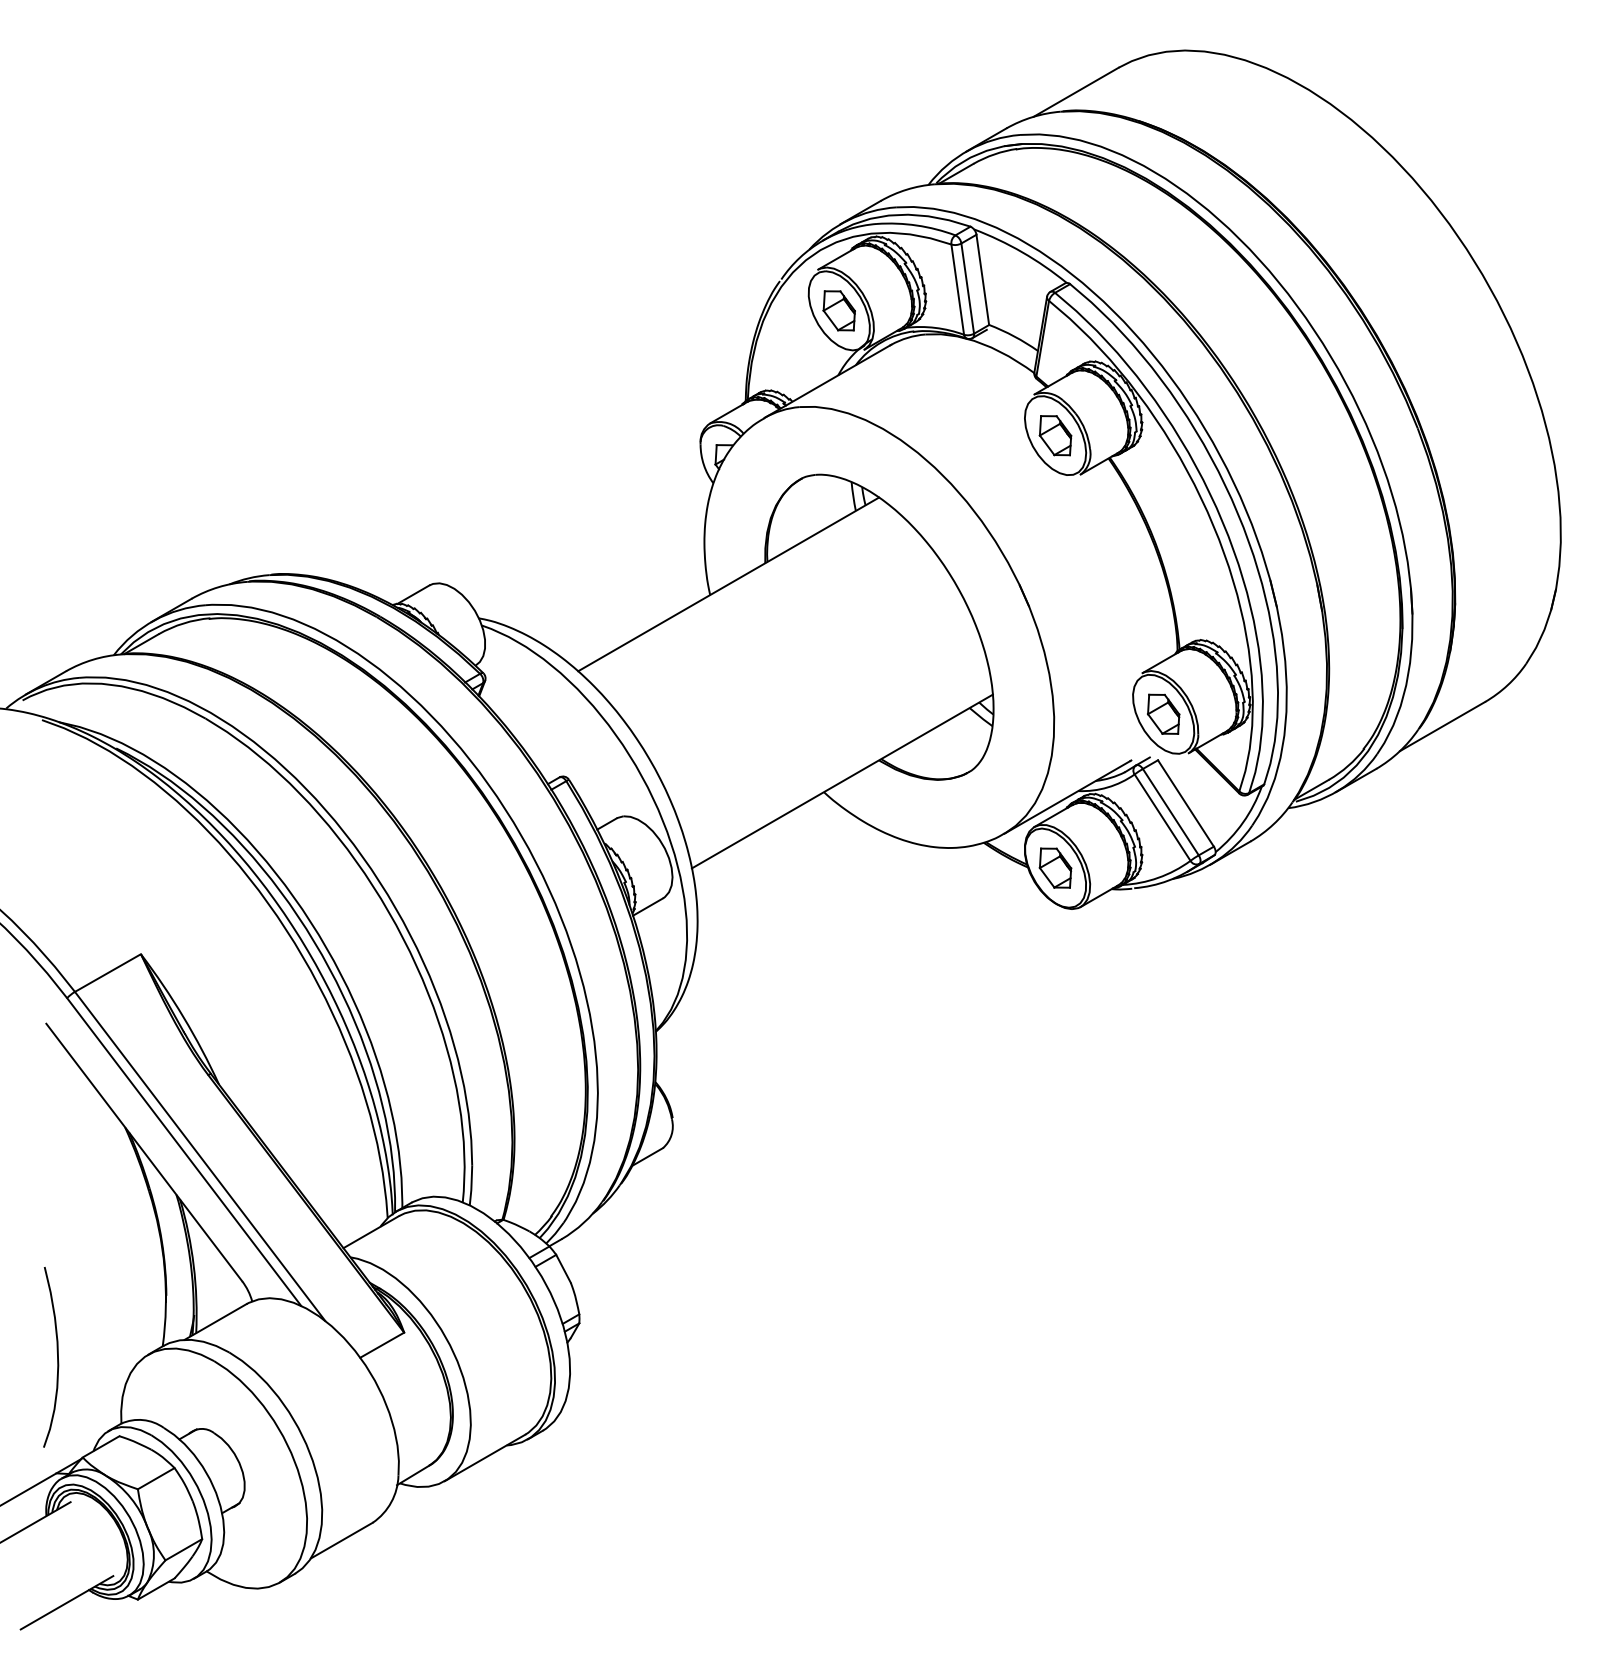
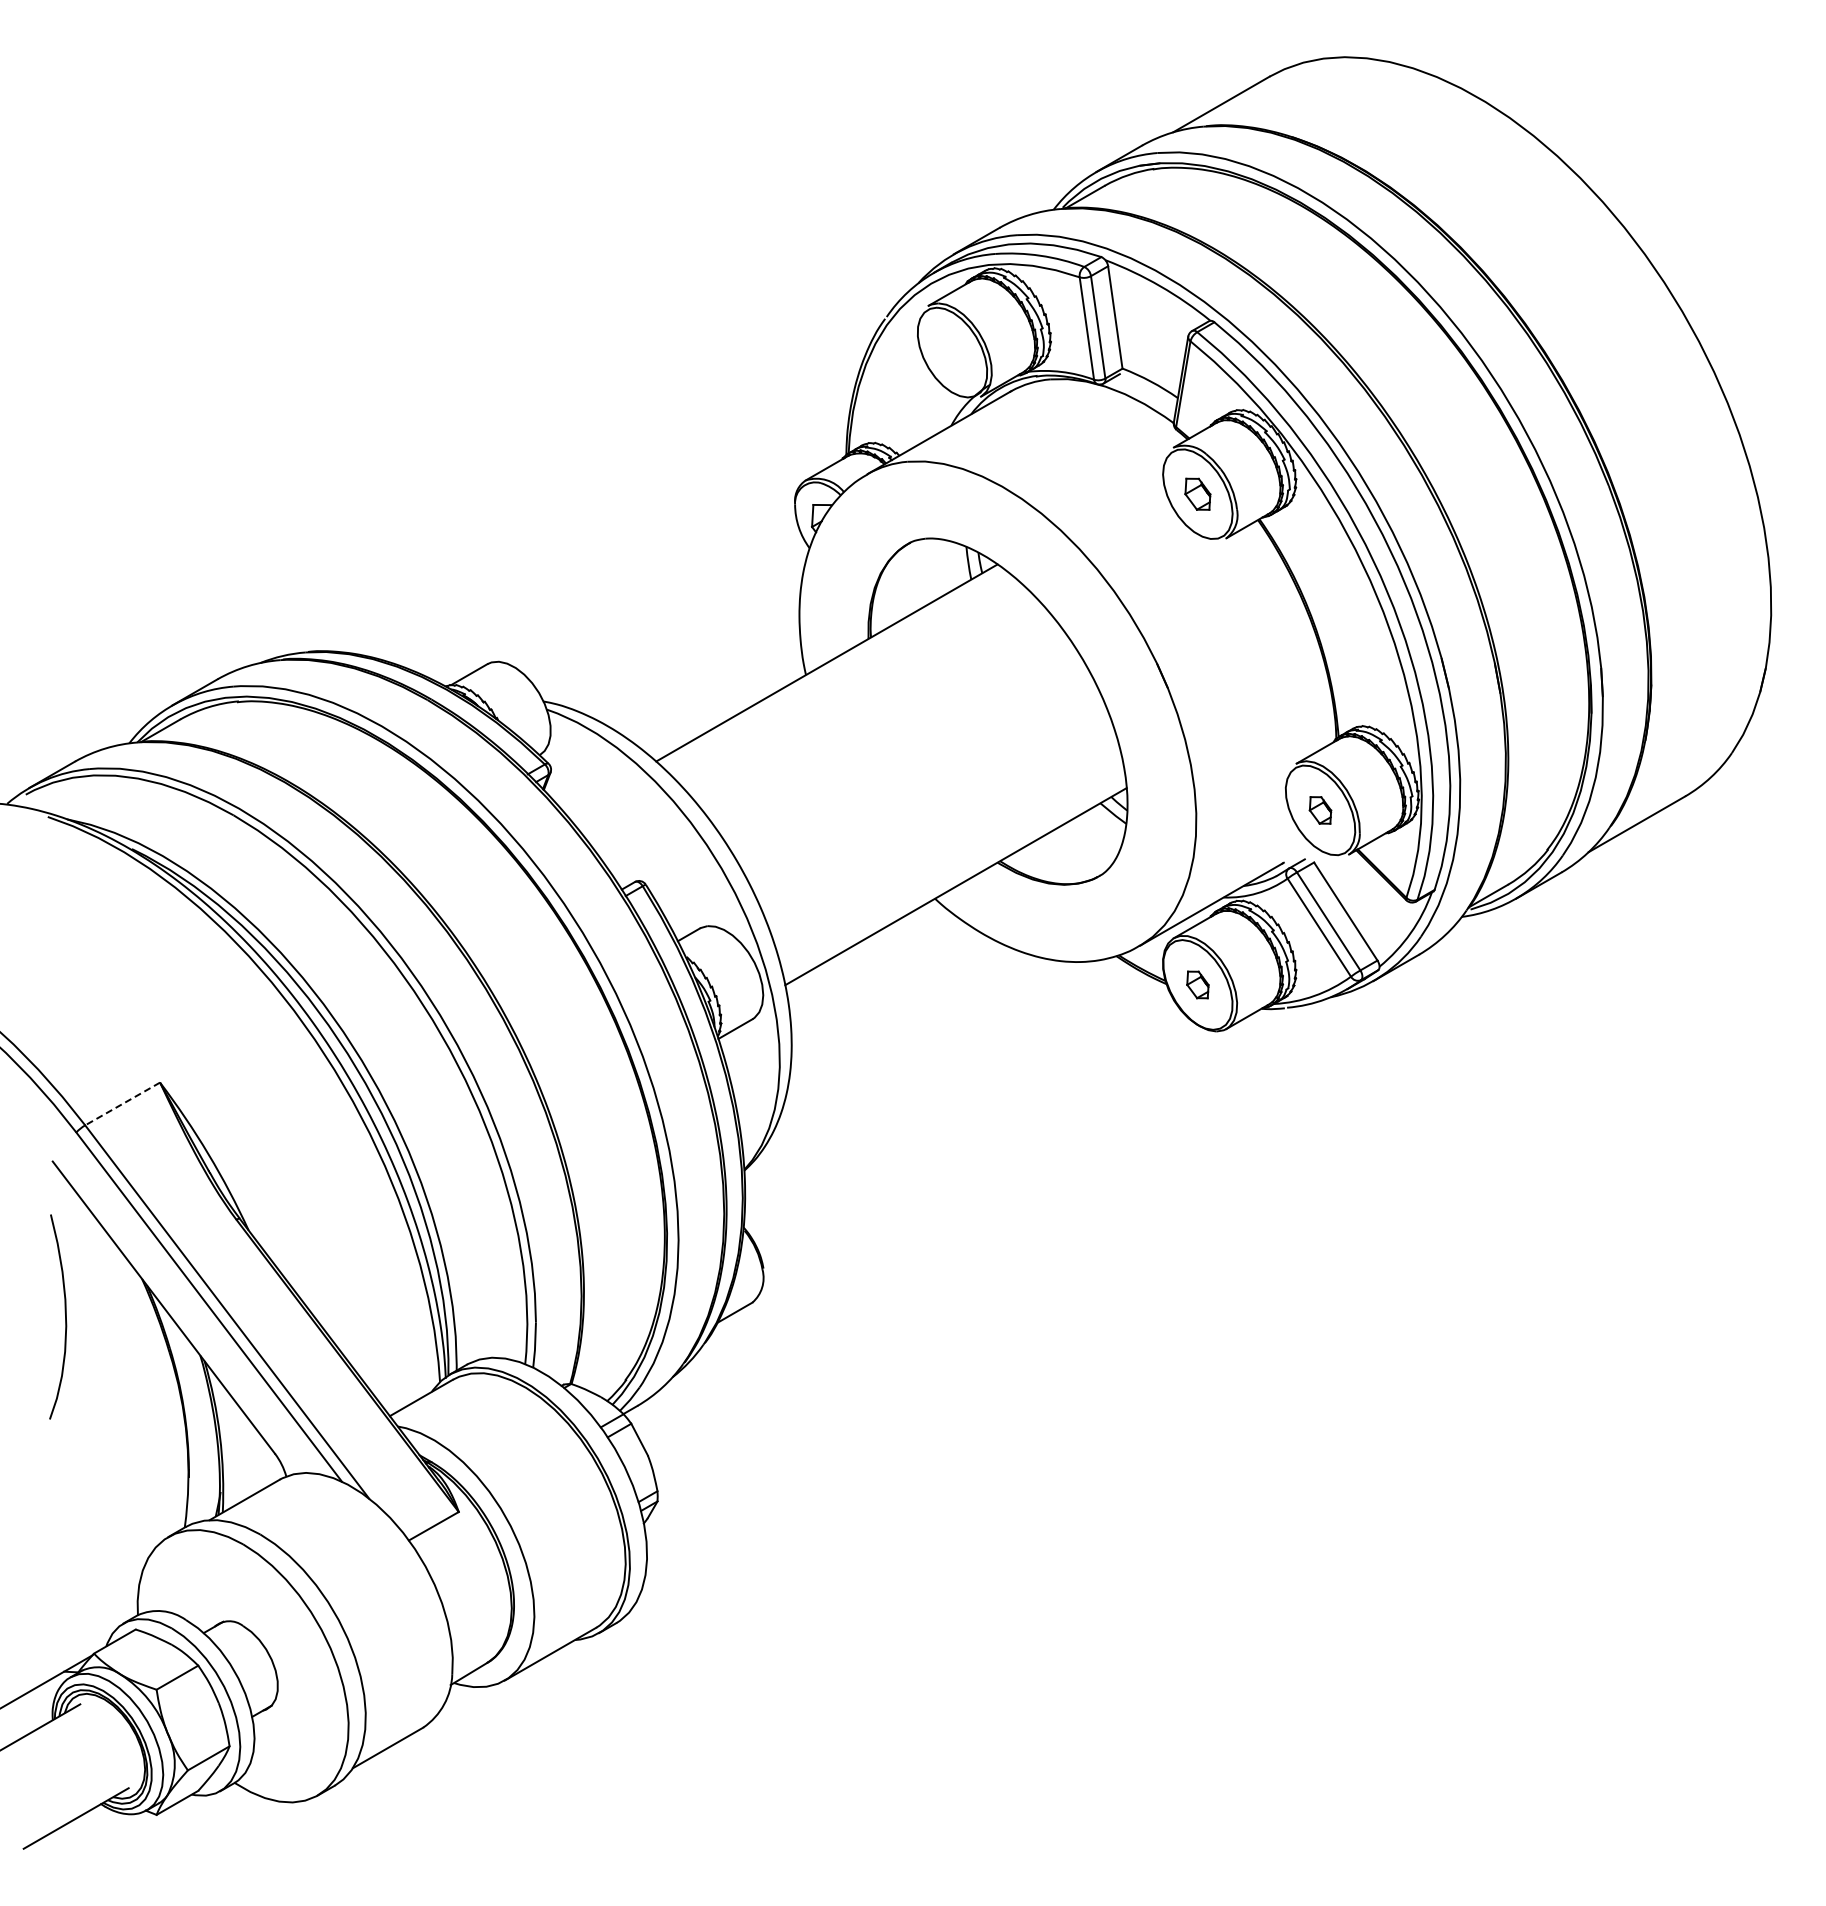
part: (839, 310) -> (952, 352), removed
part: (1055, 435) -> (1197, 494), size x0.7
part: (1163, 714) -> (1320, 810), size x0.6
part: (1055, 867) -> (1197, 984), size x0.6
line: (107, 973) -> (122, 1104), solid -> dashed
curve: (57, 1356) -> (65, 1316), moved

